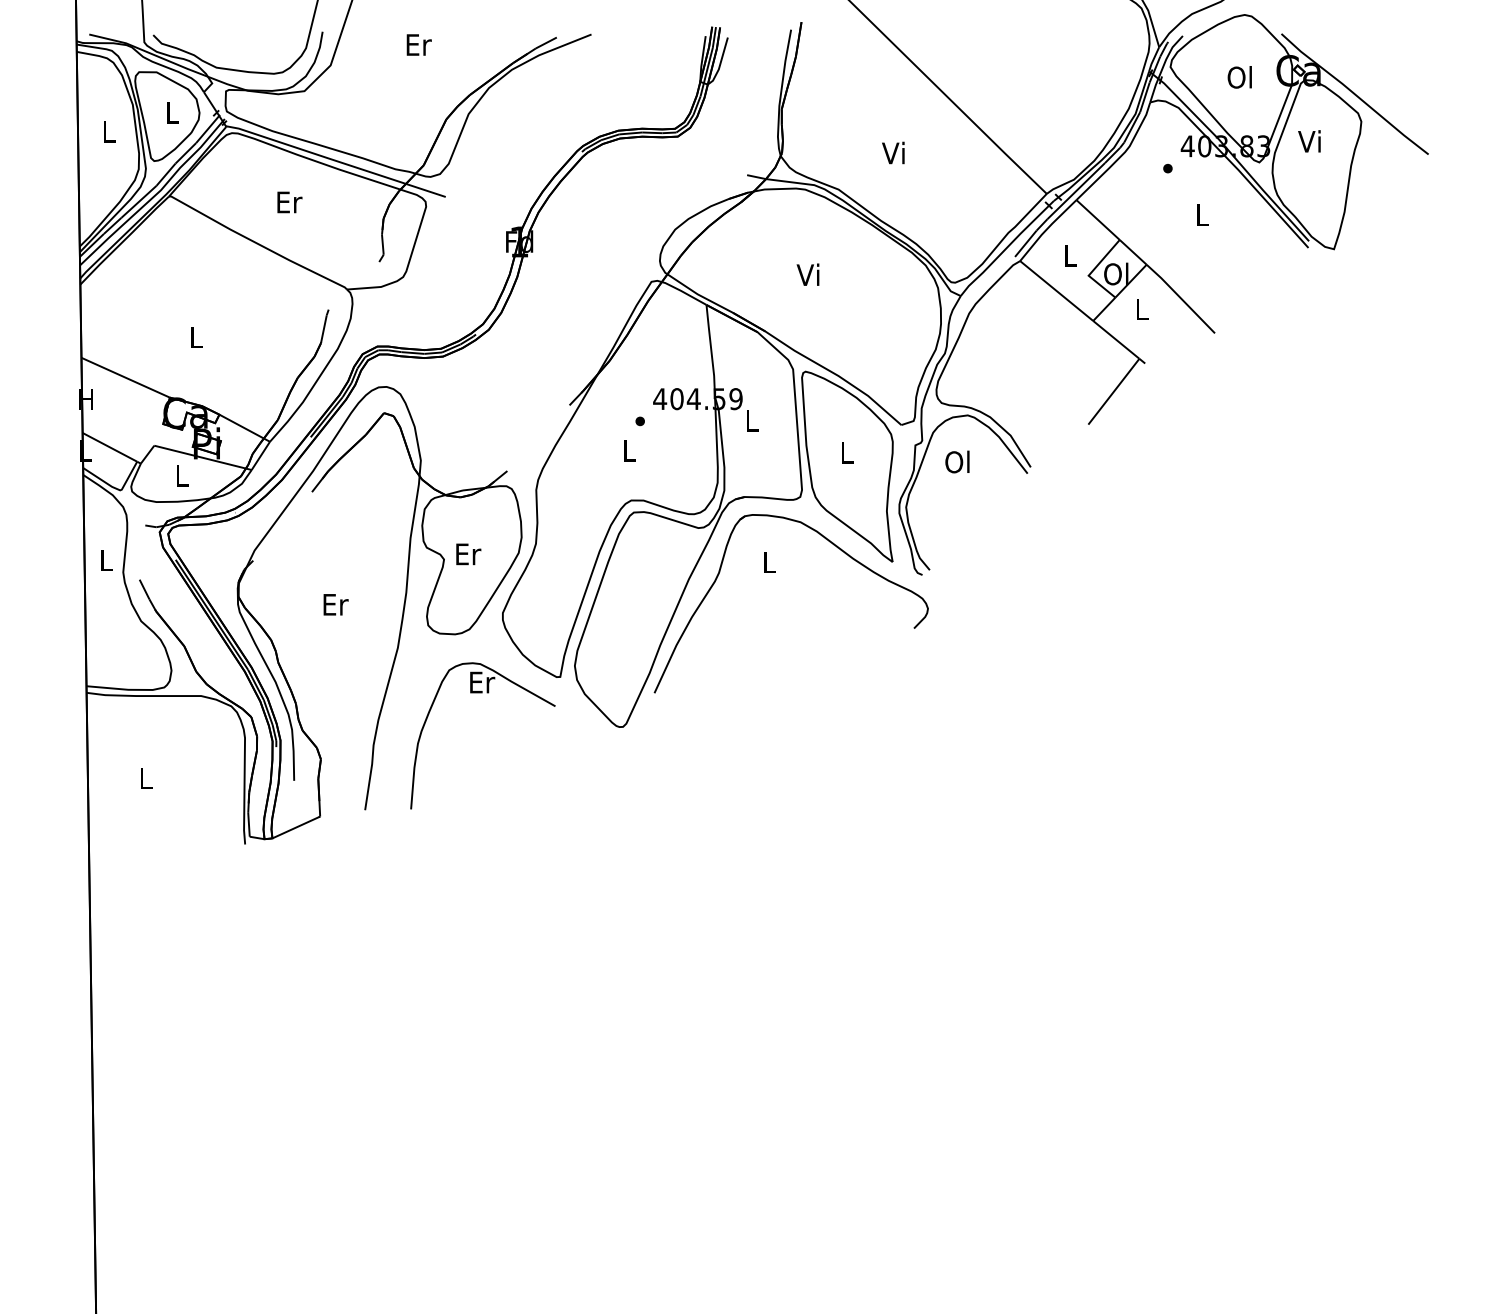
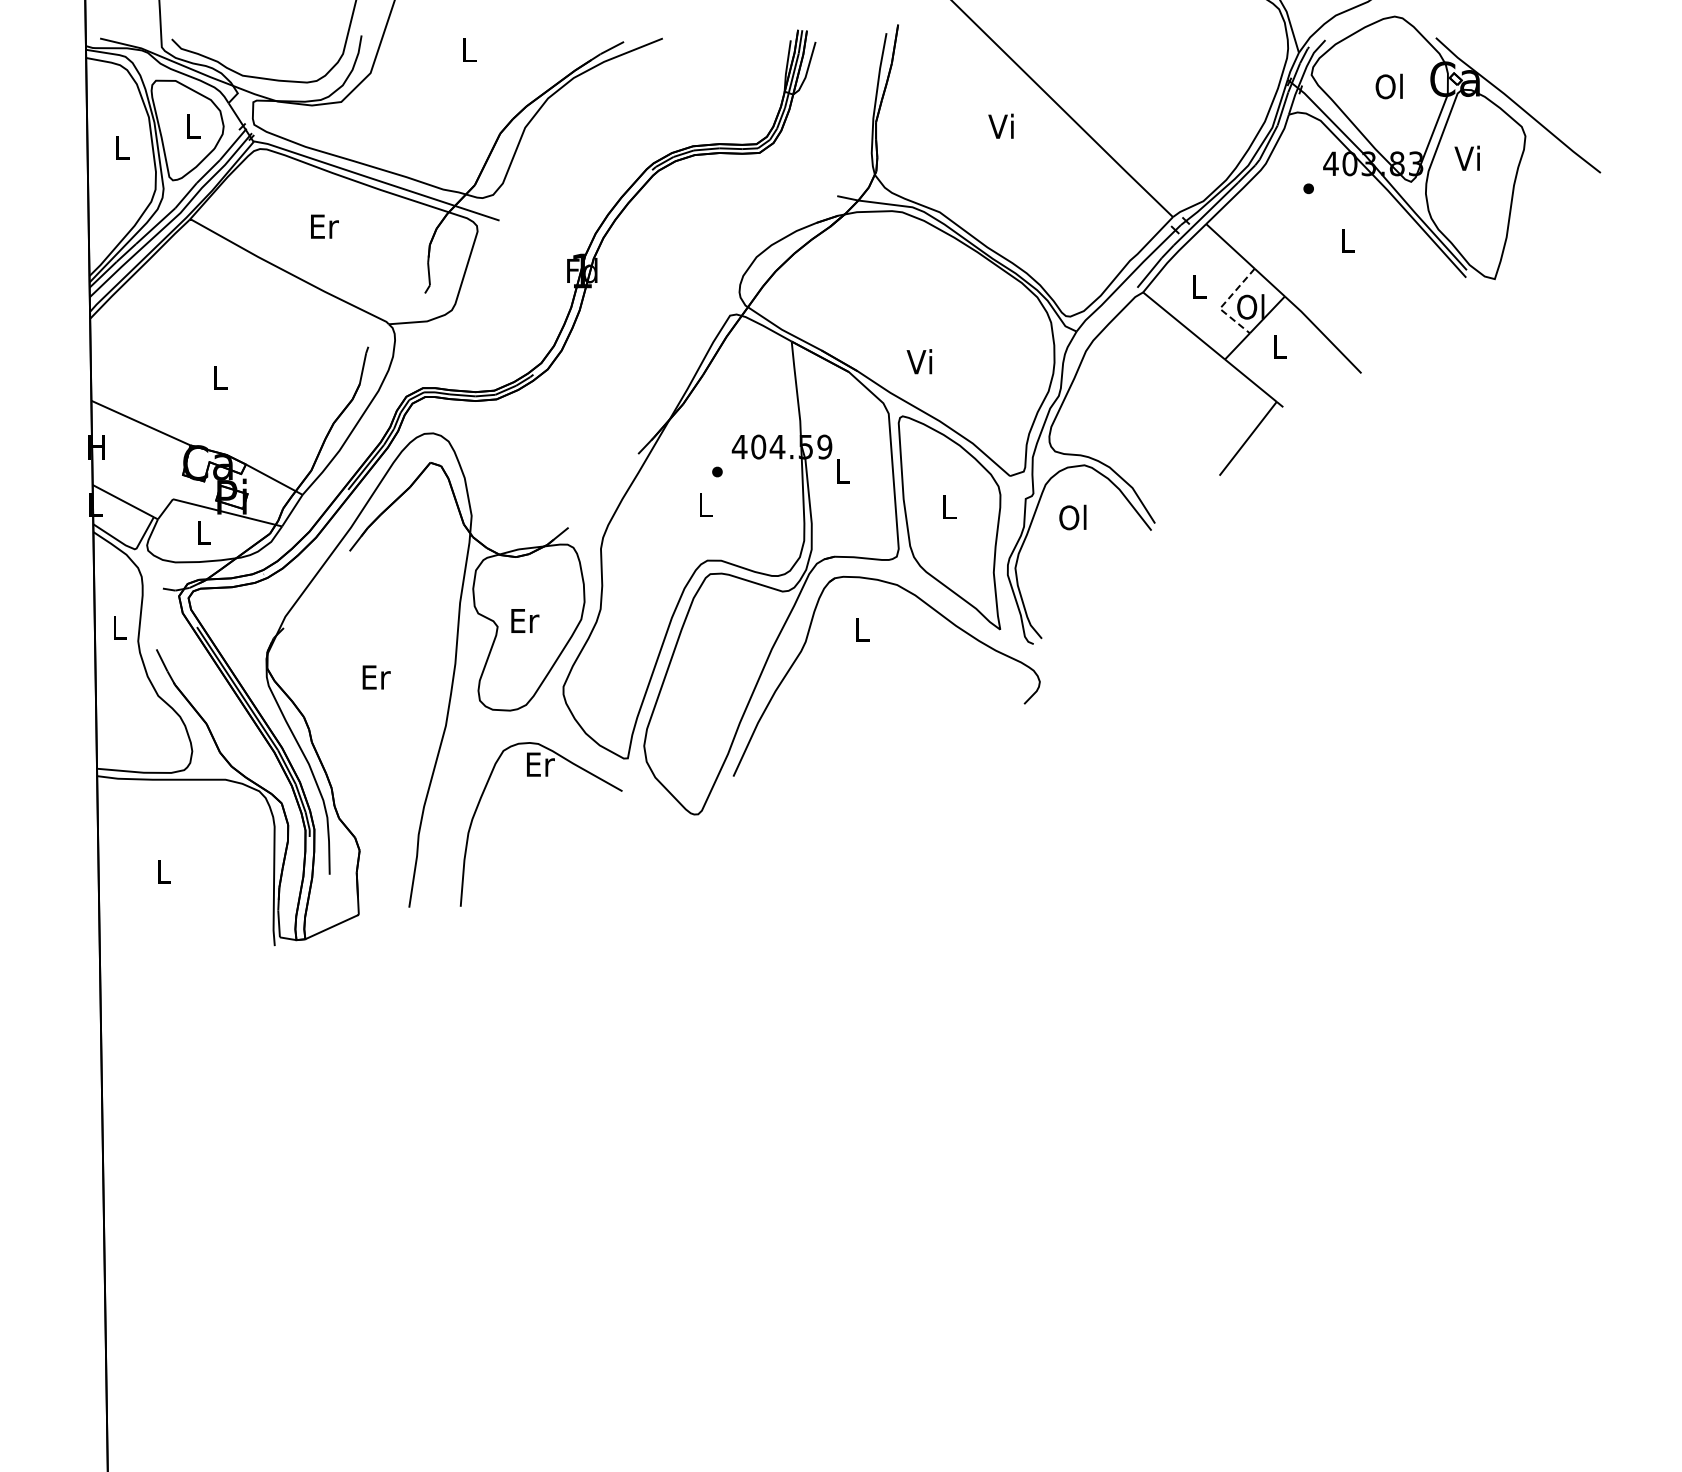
text: (418, 45) -> (469, 50), Er -> L
text: (892, 152) -> (1000, 125), moved
line: (1092, 270) -> (1224, 303), solid -> dashed
text: (808, 274) -> (919, 361), moved

